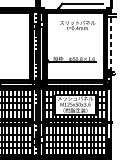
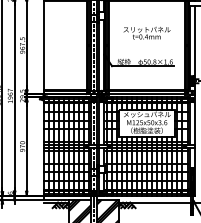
text: (77, 24) -> (146, 32), moved
line: (111, 45) -> (194, 43), dashed -> solid

